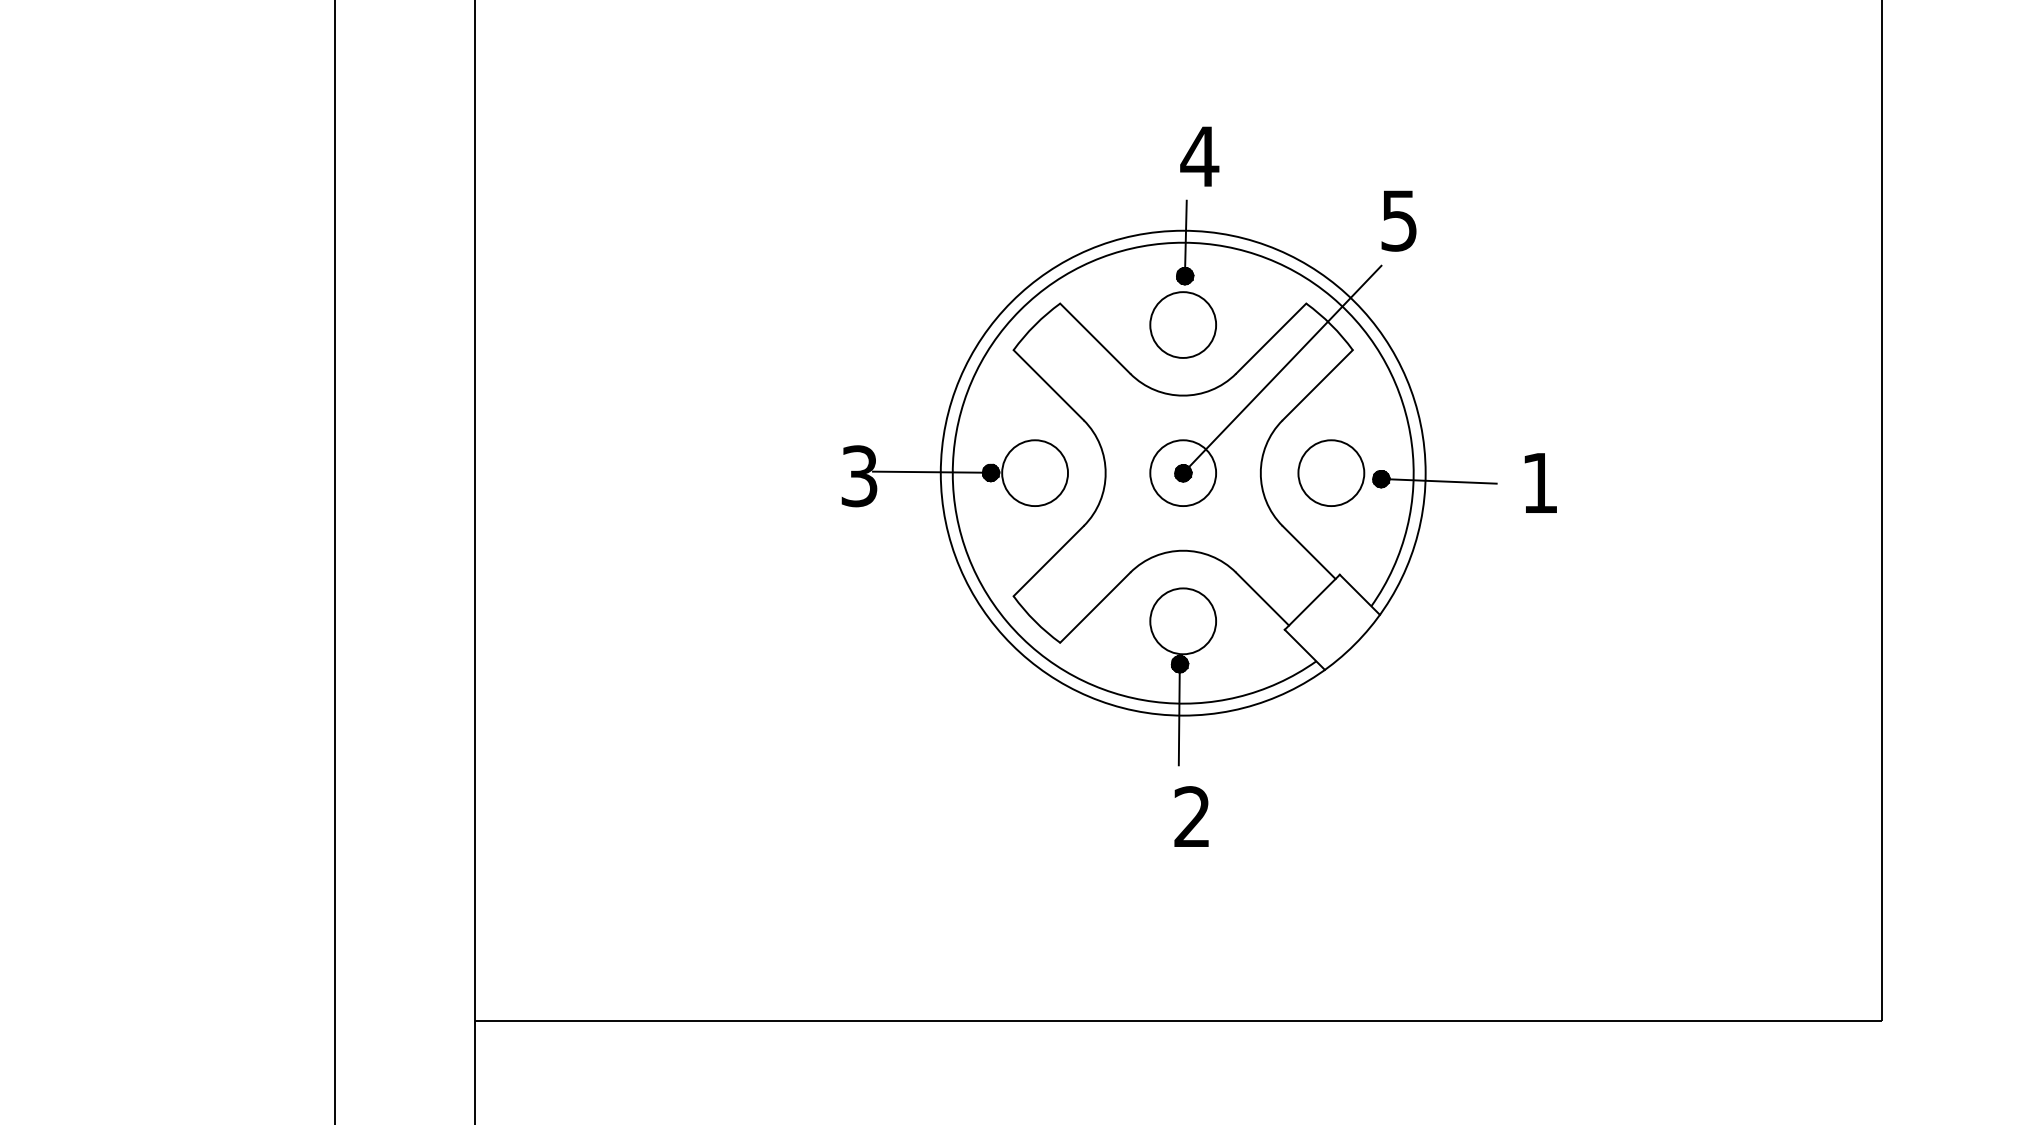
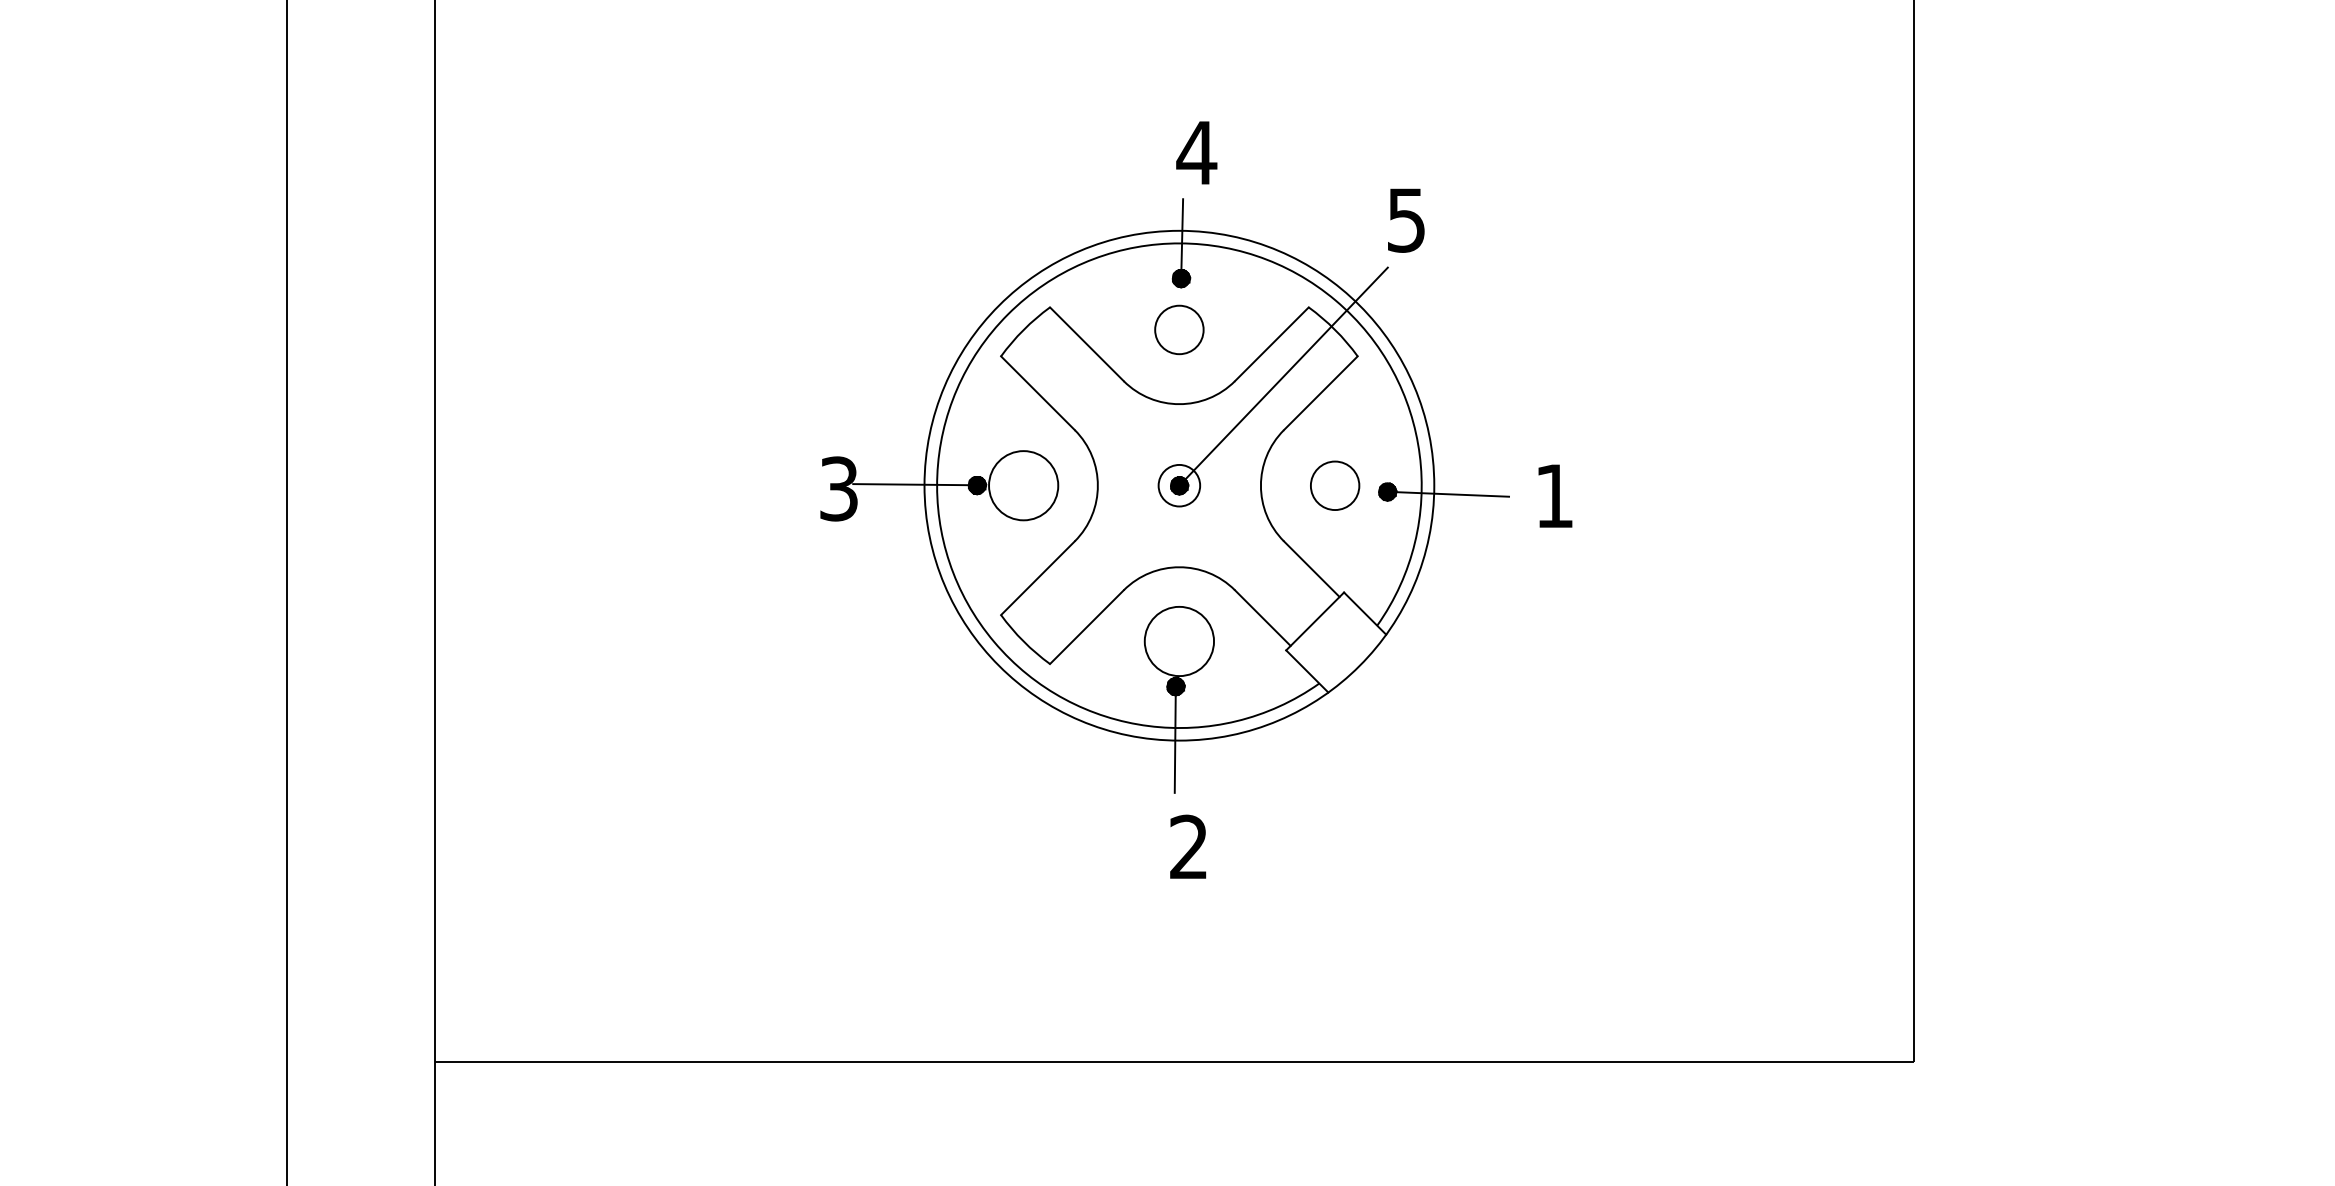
circle: (1183, 324) -> (1179, 329), size x0.7
circle: (1183, 472) -> (1179, 485), size x0.6
circle: (1330, 472) -> (1334, 485), size x0.7

